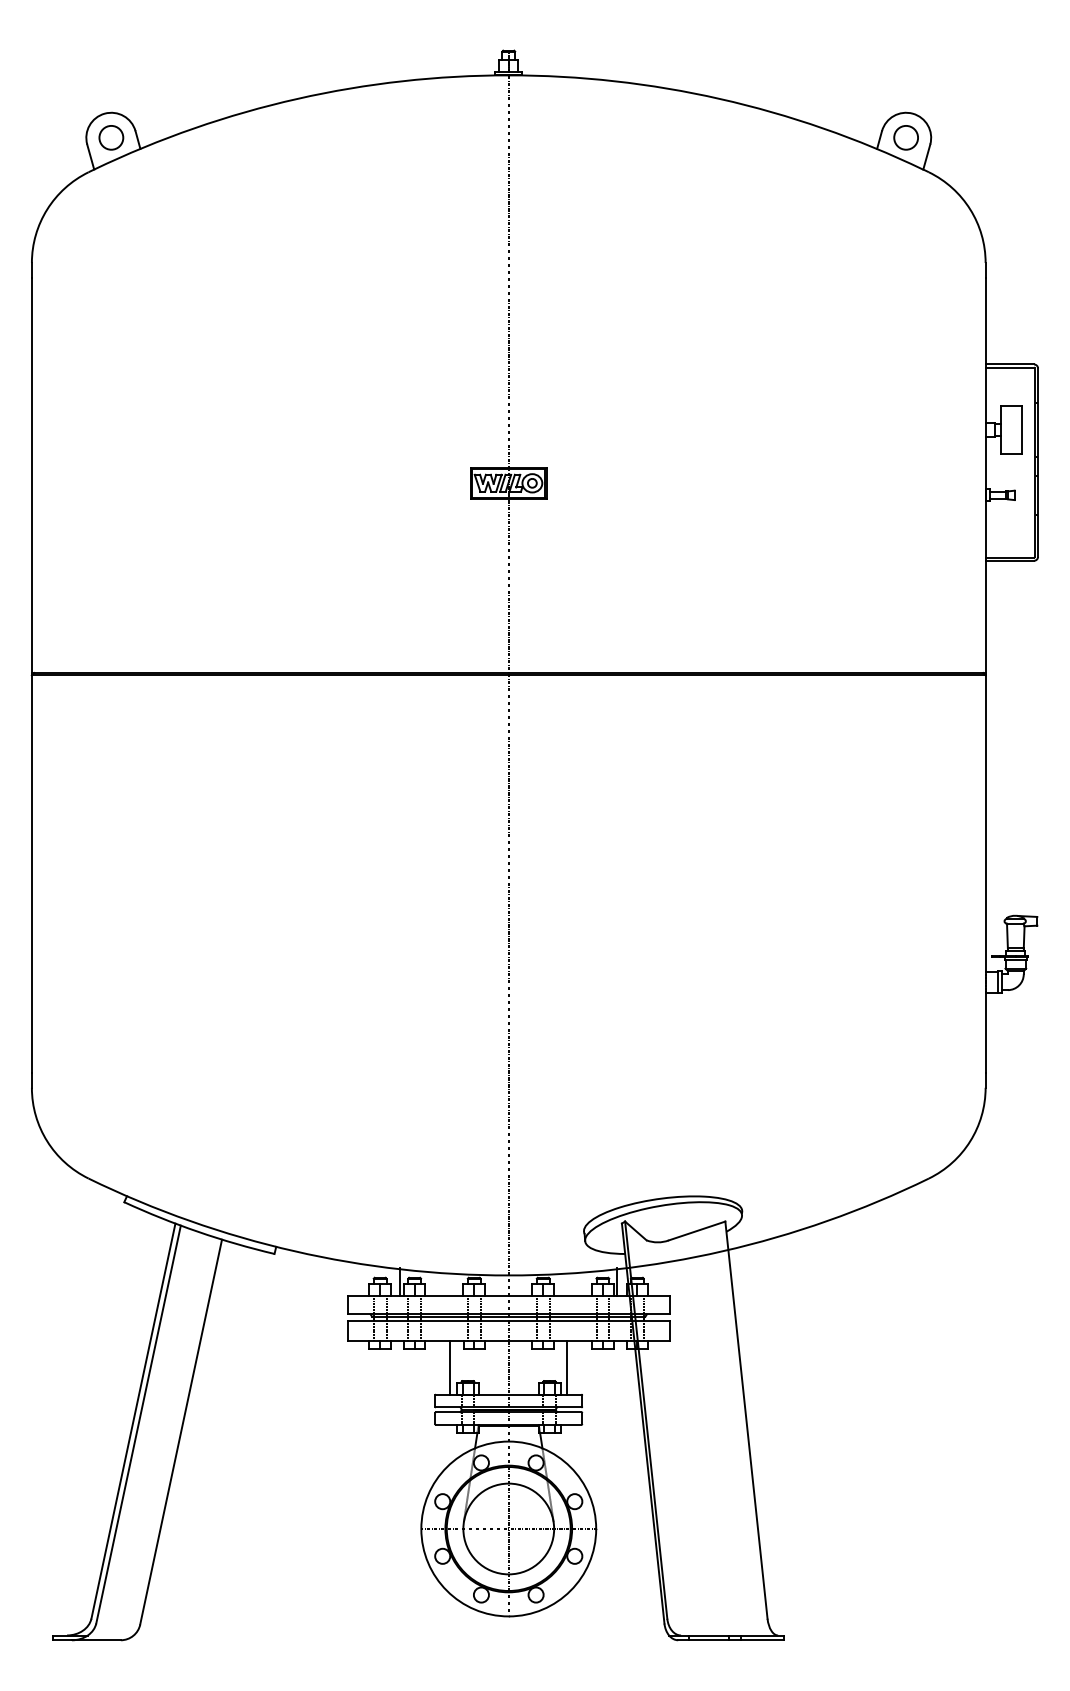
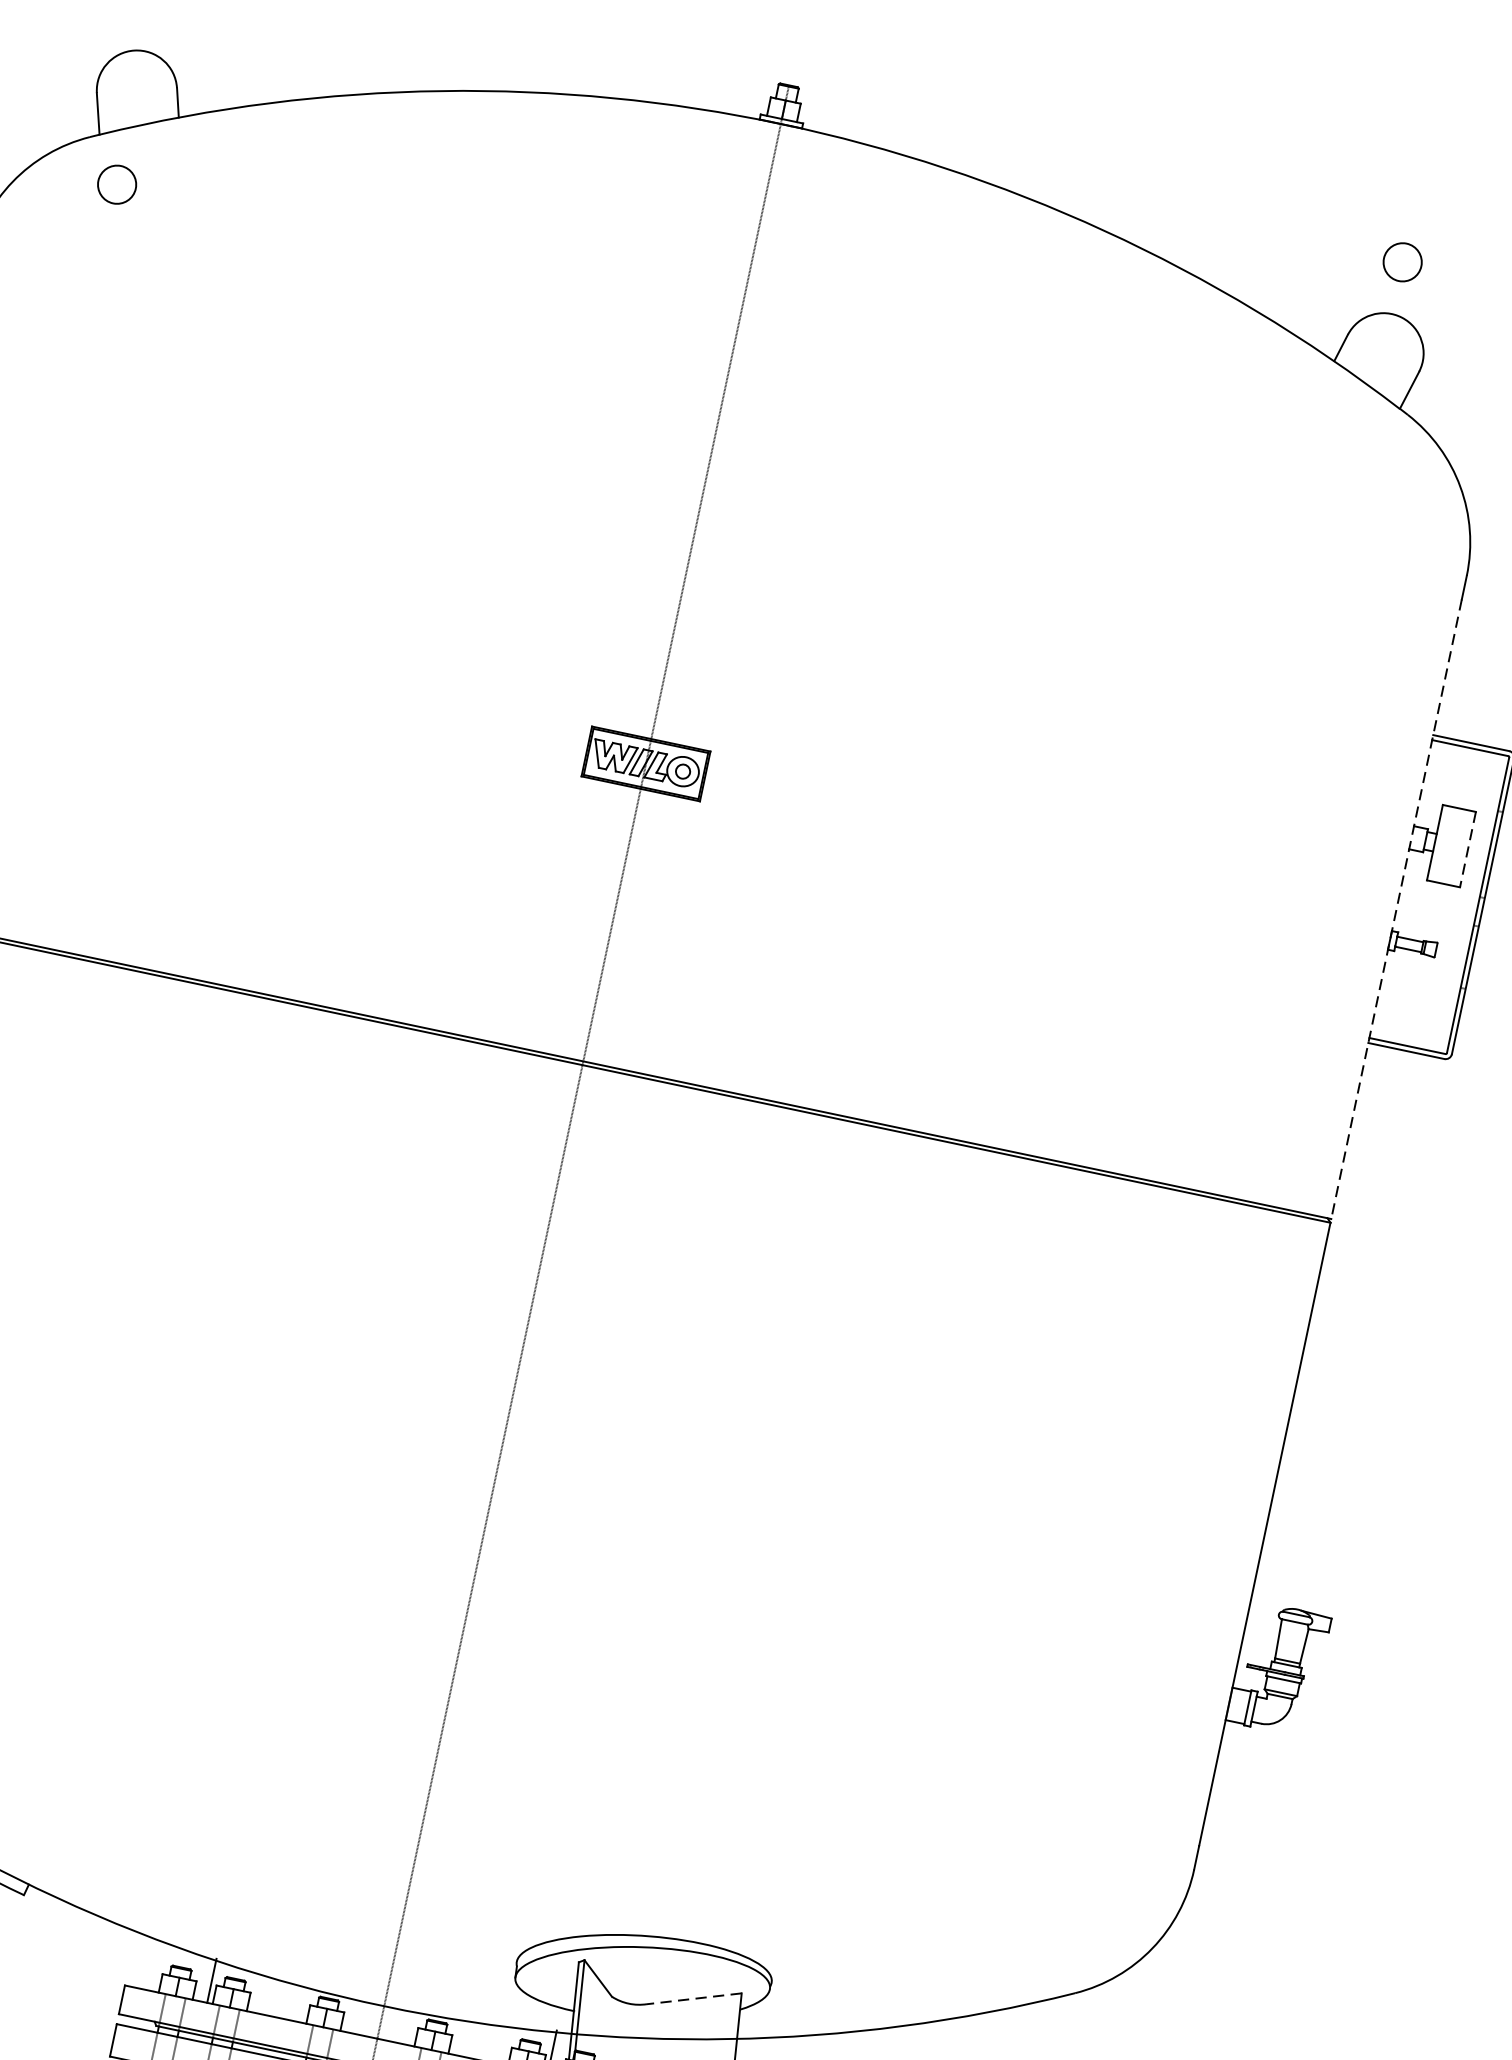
circle: (111, 137) -> (117, 184), moved
circle: (905, 137) -> (1401, 261), moved
line: (1021, 430) -> (1467, 850), solid -> dashed
line: (985, 475) -> (1396, 909), solid -> dashed
line: (697, 1231) -> (694, 1999), solid -> dashed

